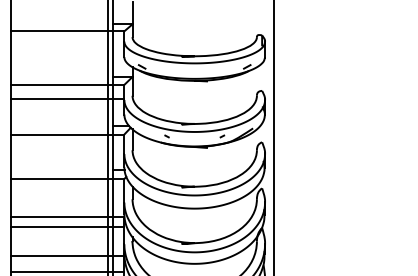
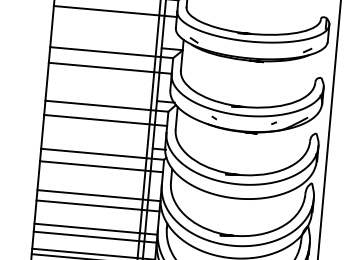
line: (67, 46) -> (115, 11), added
line: (67, 147) -> (105, 120), added
line: (67, 190) -> (101, 166), added
line: (67, 248) -> (96, 229), added

